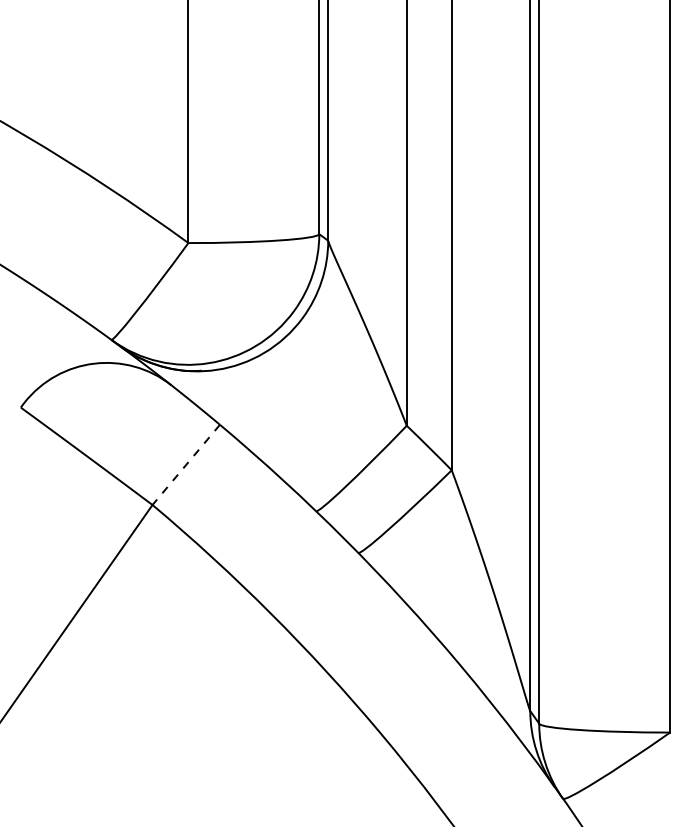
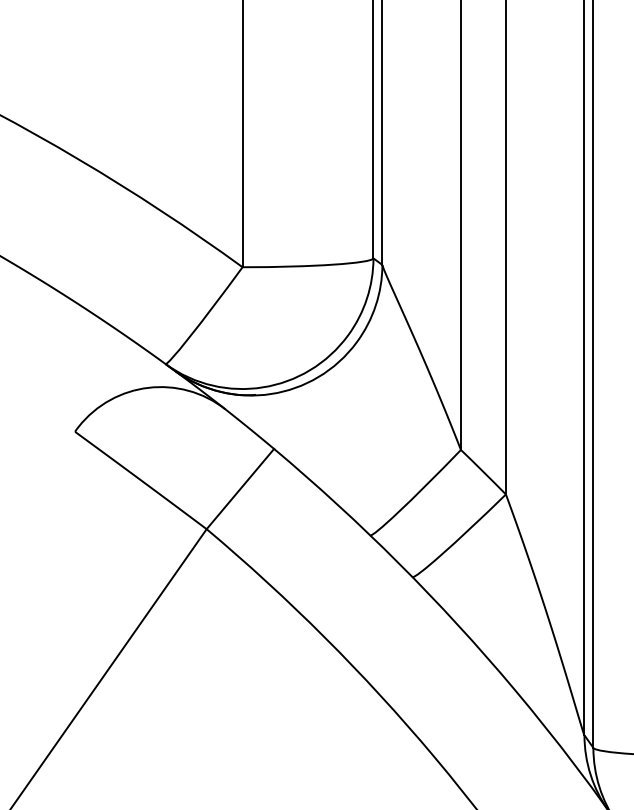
line: (185, 465) -> (239, 489), dashed -> solid

